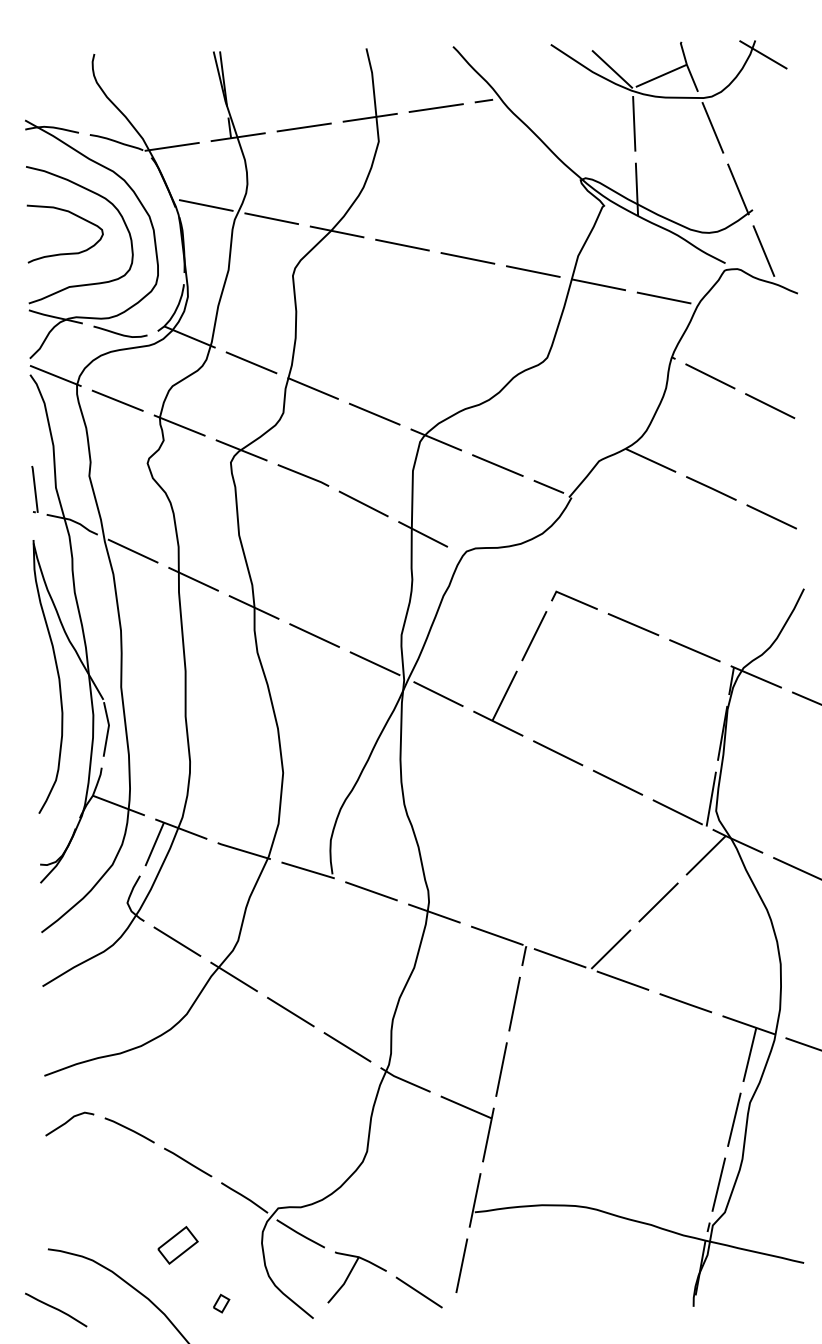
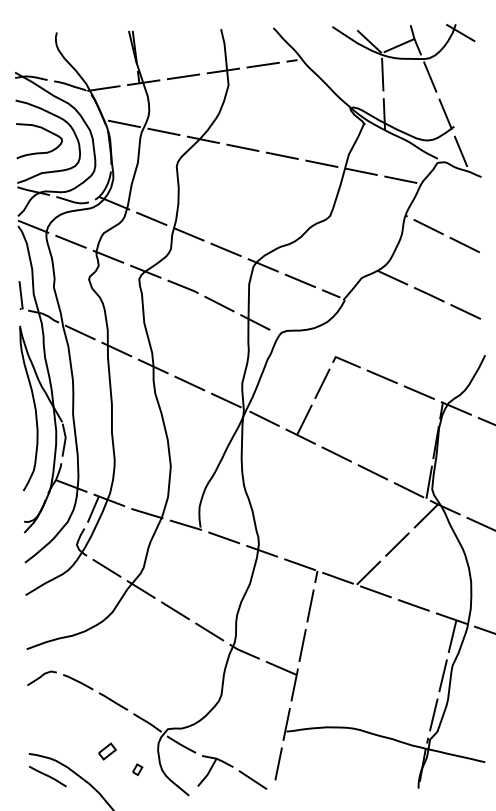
part: (178, 1245) -> (107, 751), size x0.71
part: (221, 1303) -> (137, 769), moved
line: (55, 1309) -> (47, 776), moved

